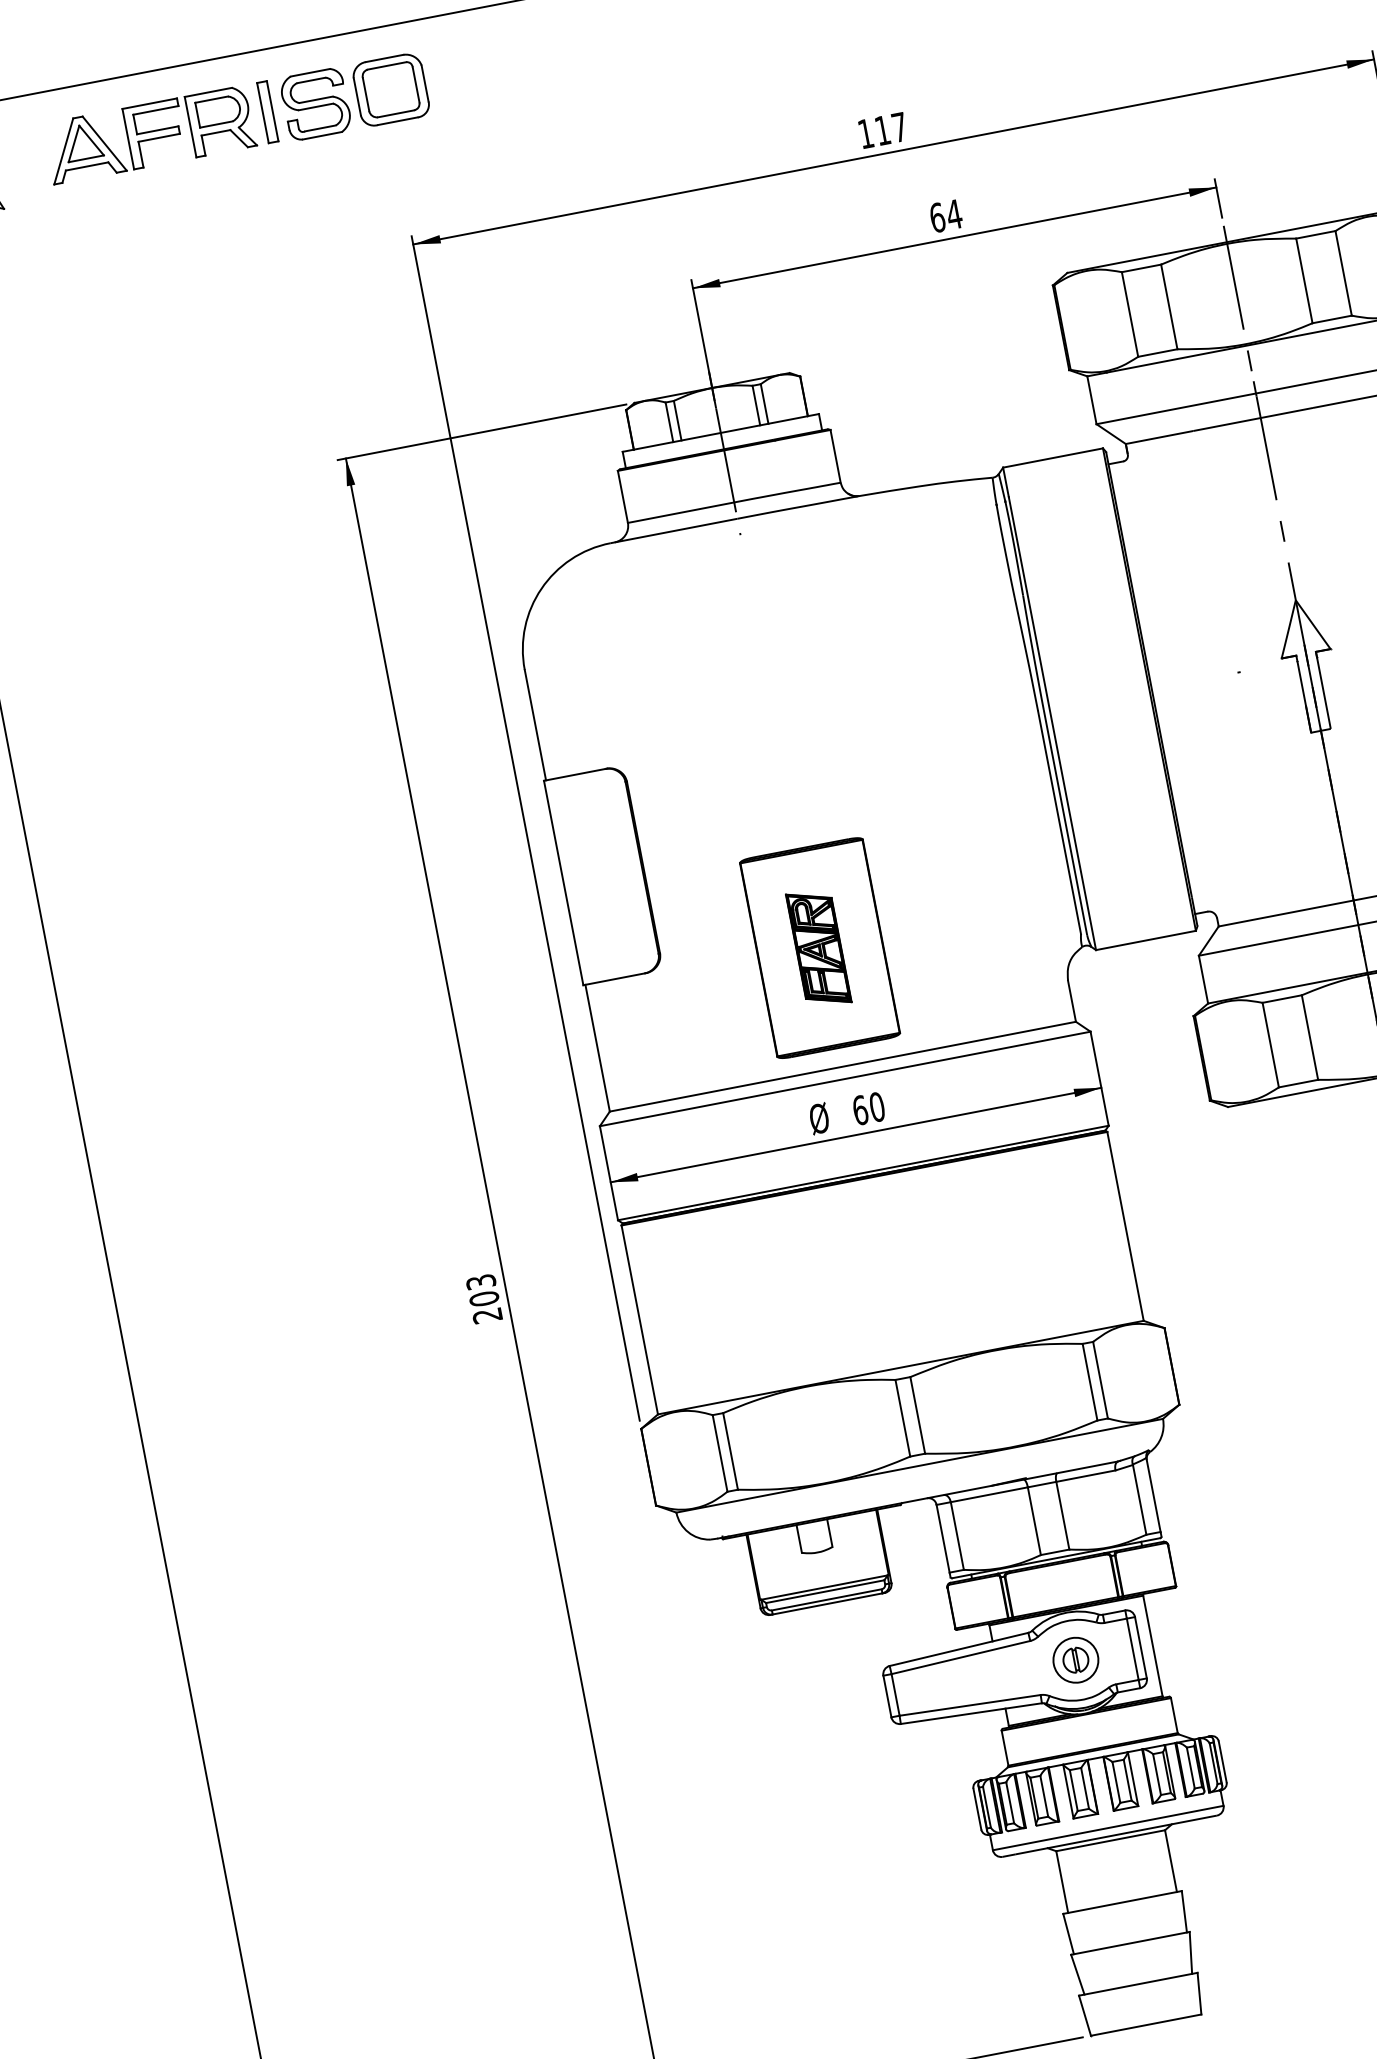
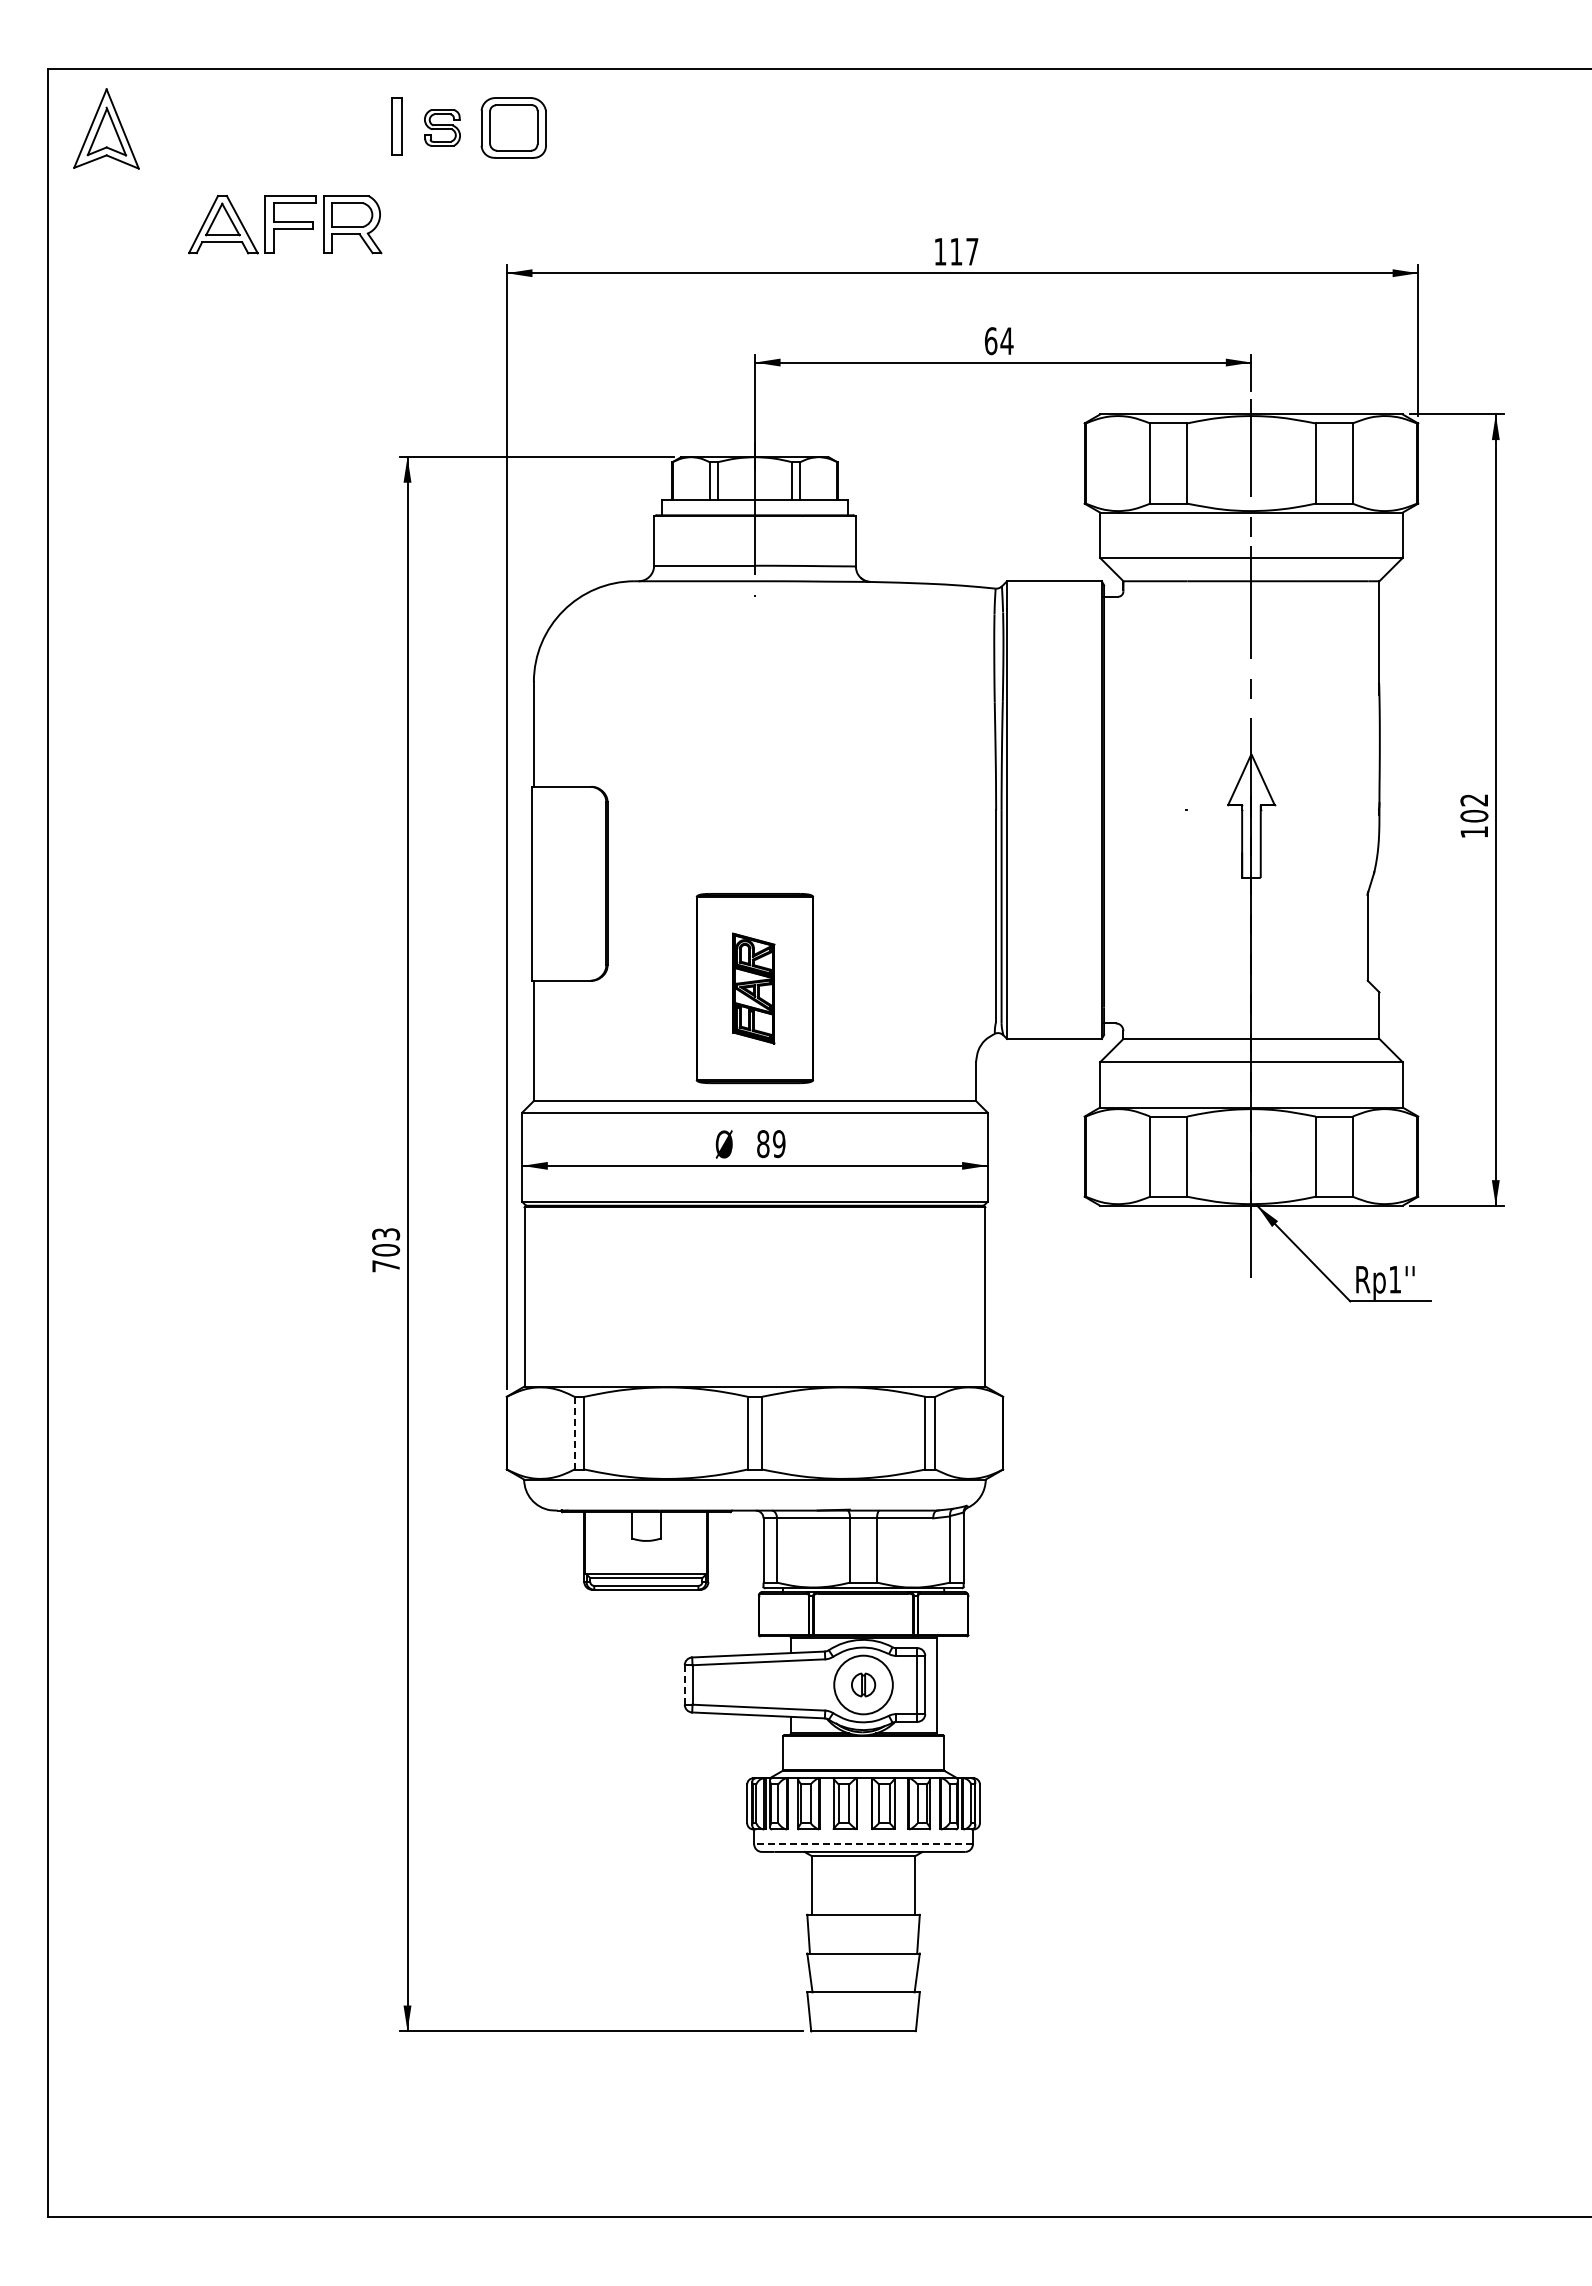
part: (315, 103) -> (442, 127), size x0.6
part: (150, 134) -> (285, 224), moved
text: (869, 1109) -> (771, 1144), 60 -> 89
text: (487, 1316) -> (385, 1266), 203 -> 703
line: (719, 1452) -> (574, 1432), solid -> dashed
circle: (1075, 1659) -> (863, 1684), size x1.4
line: (887, 1696) -> (684, 1684), solid -> dashed
line: (1108, 1828) -> (863, 1844), solid -> dashed

